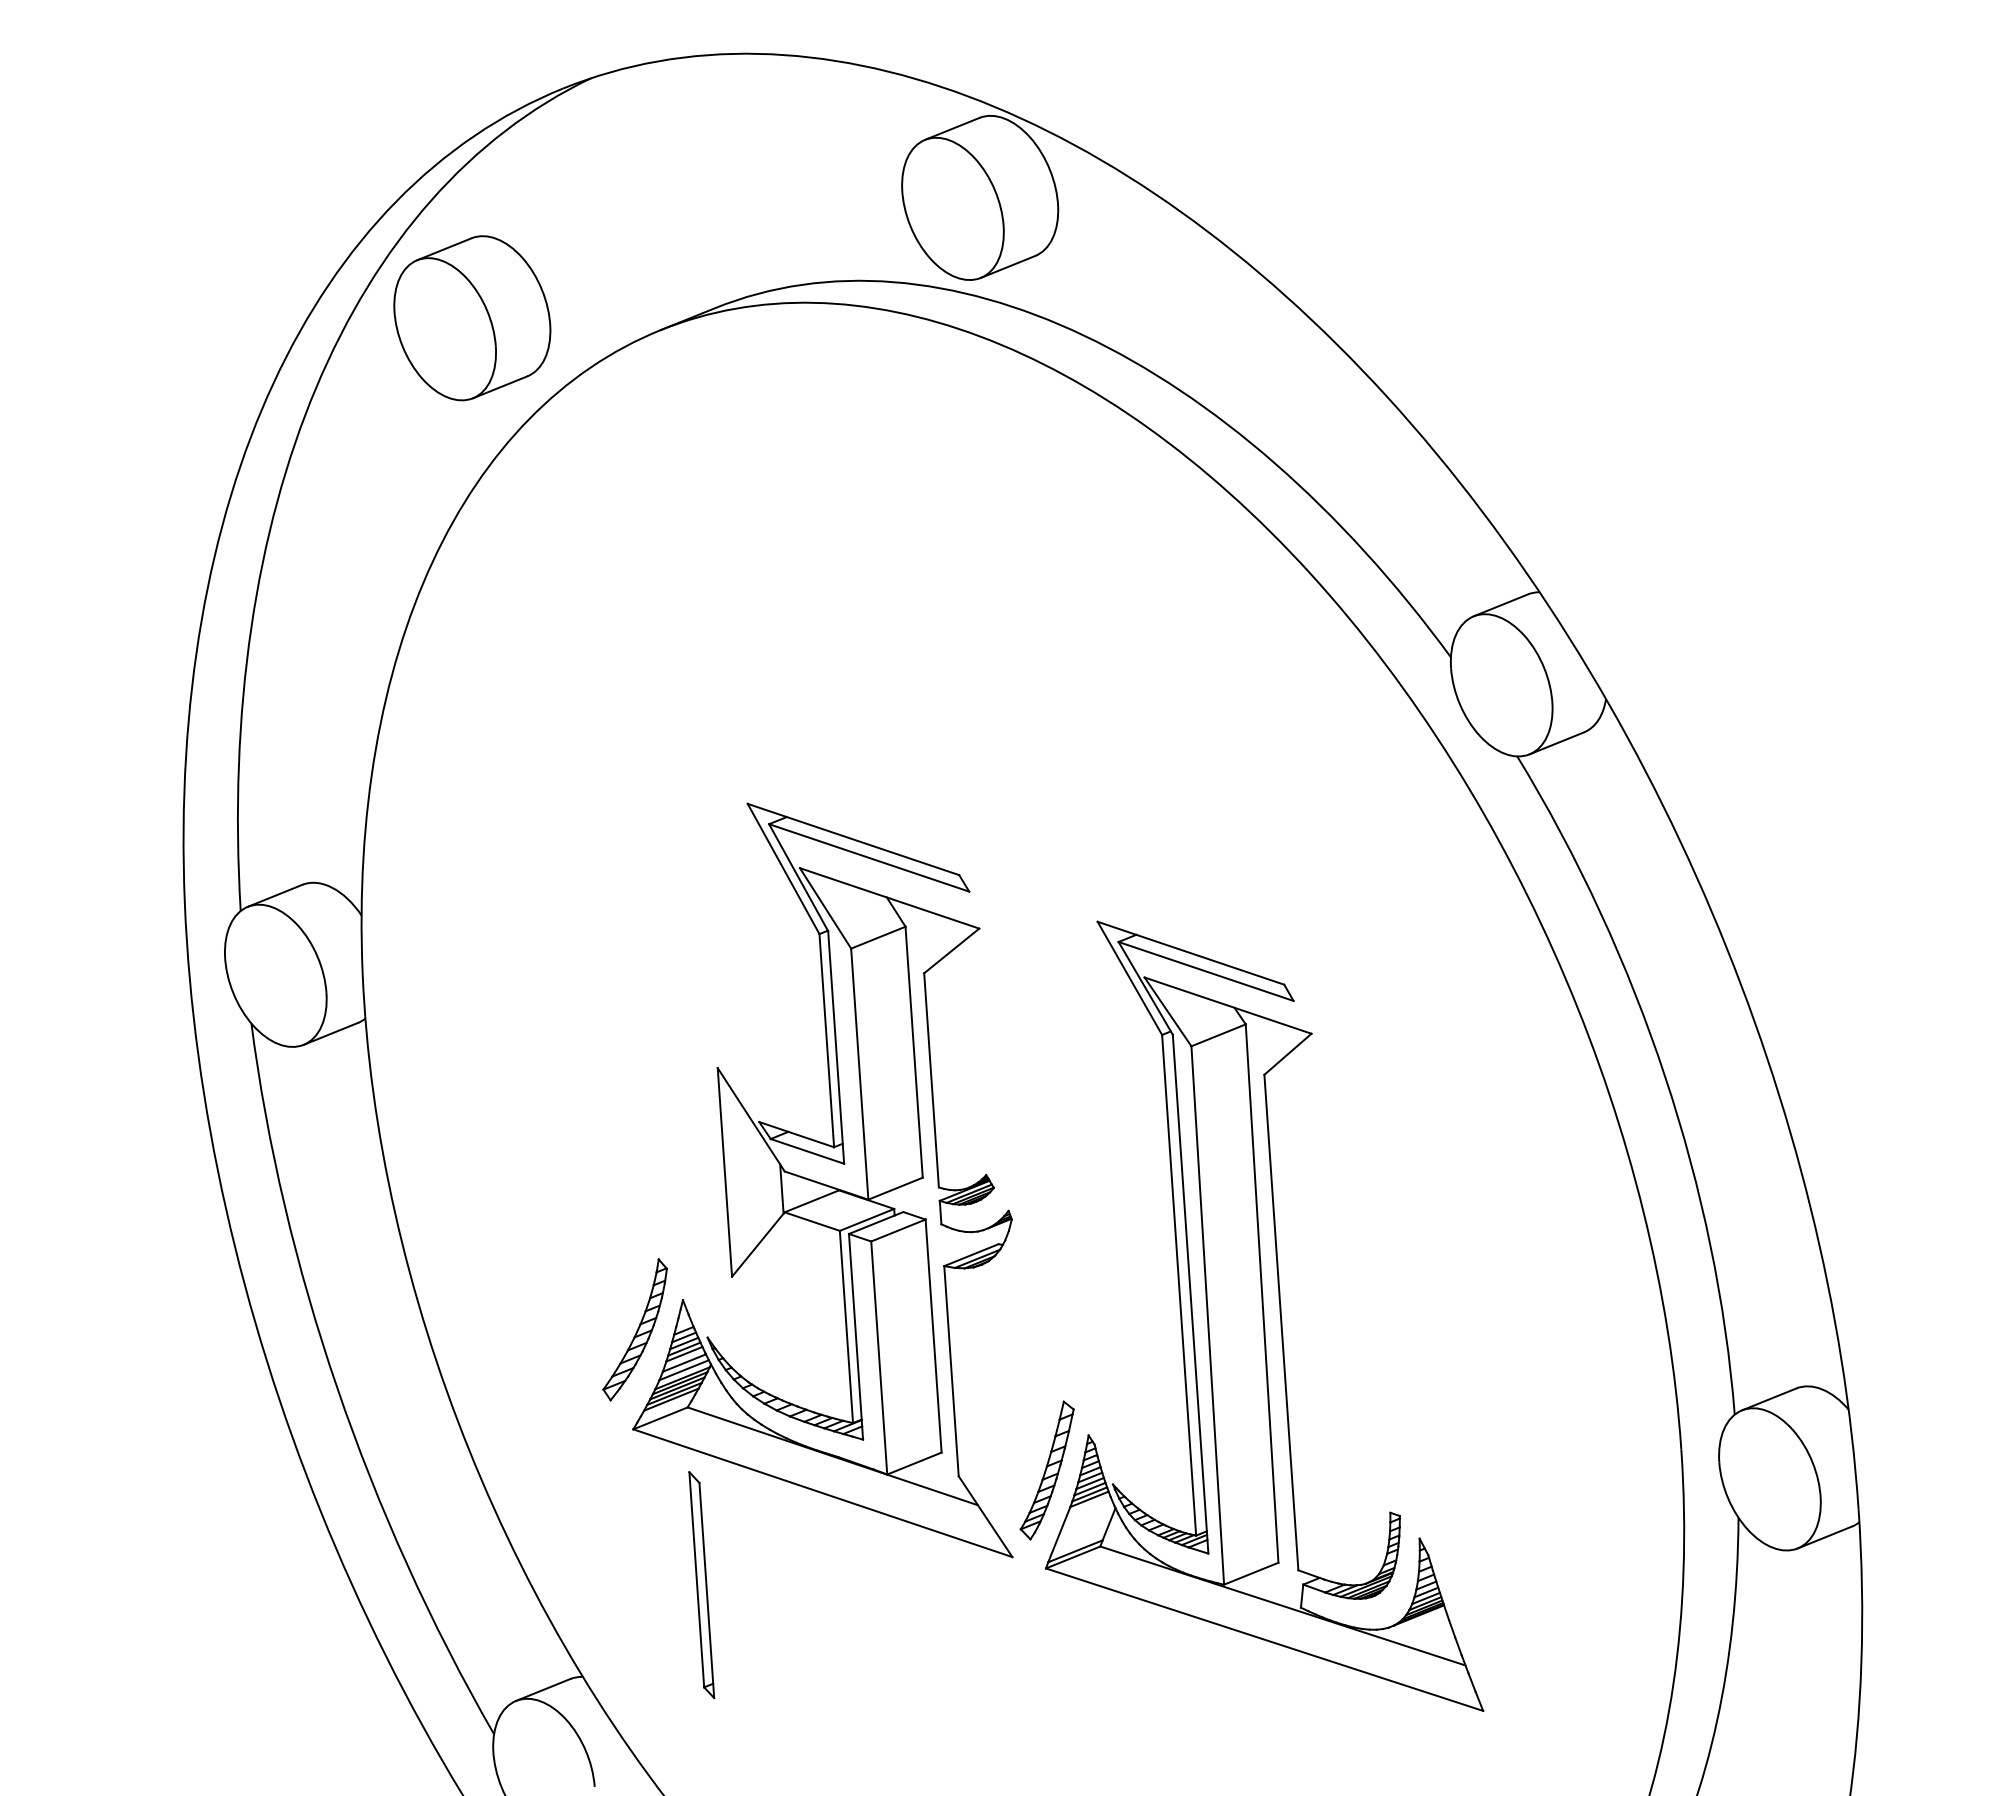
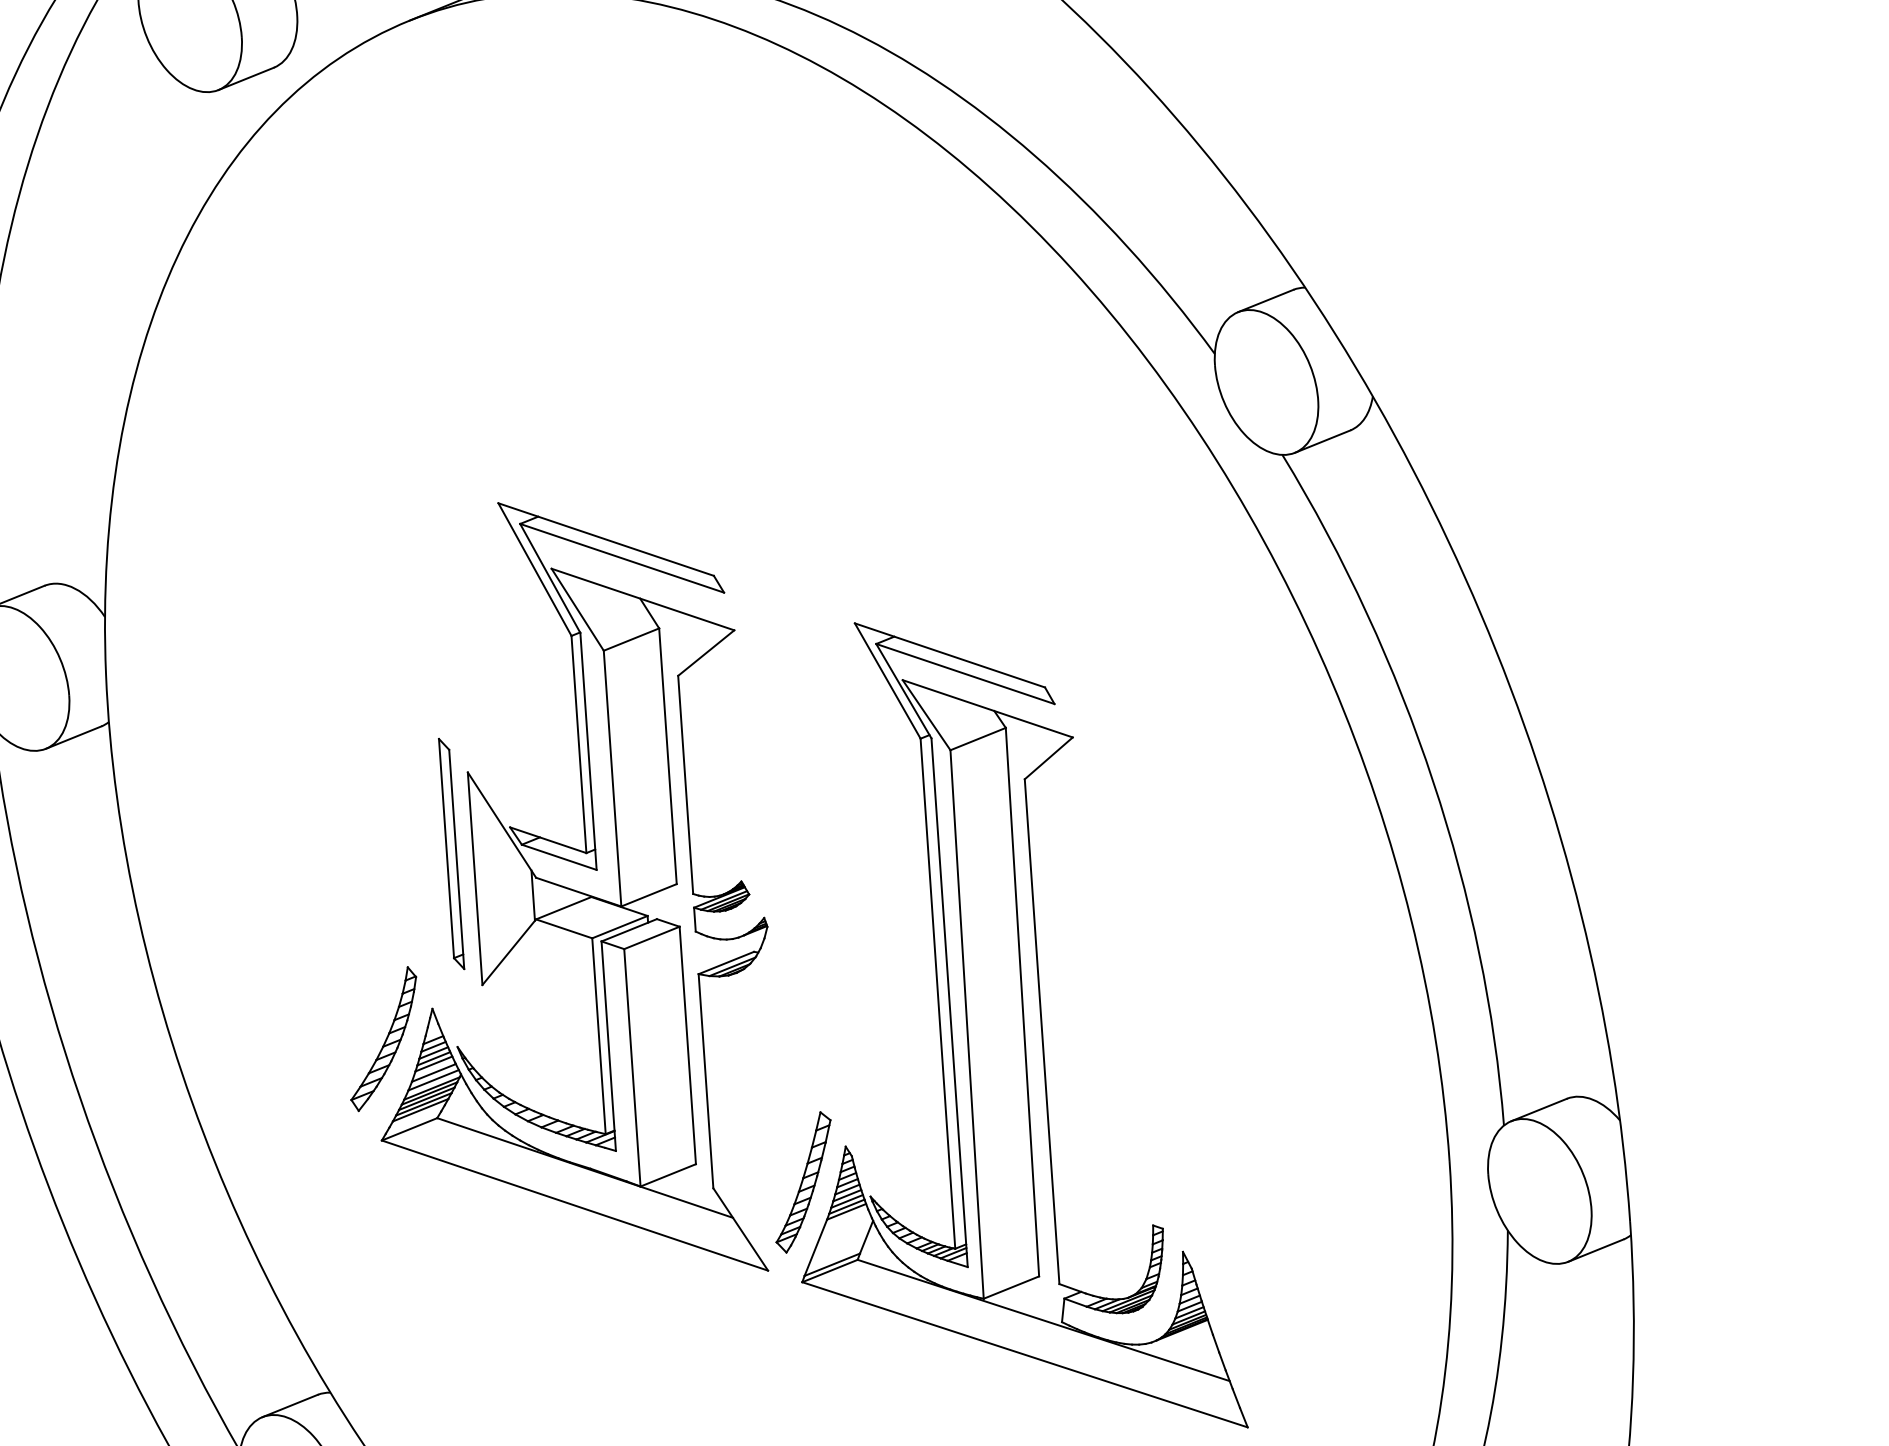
part: (701, 1585) -> (451, 854), moved

